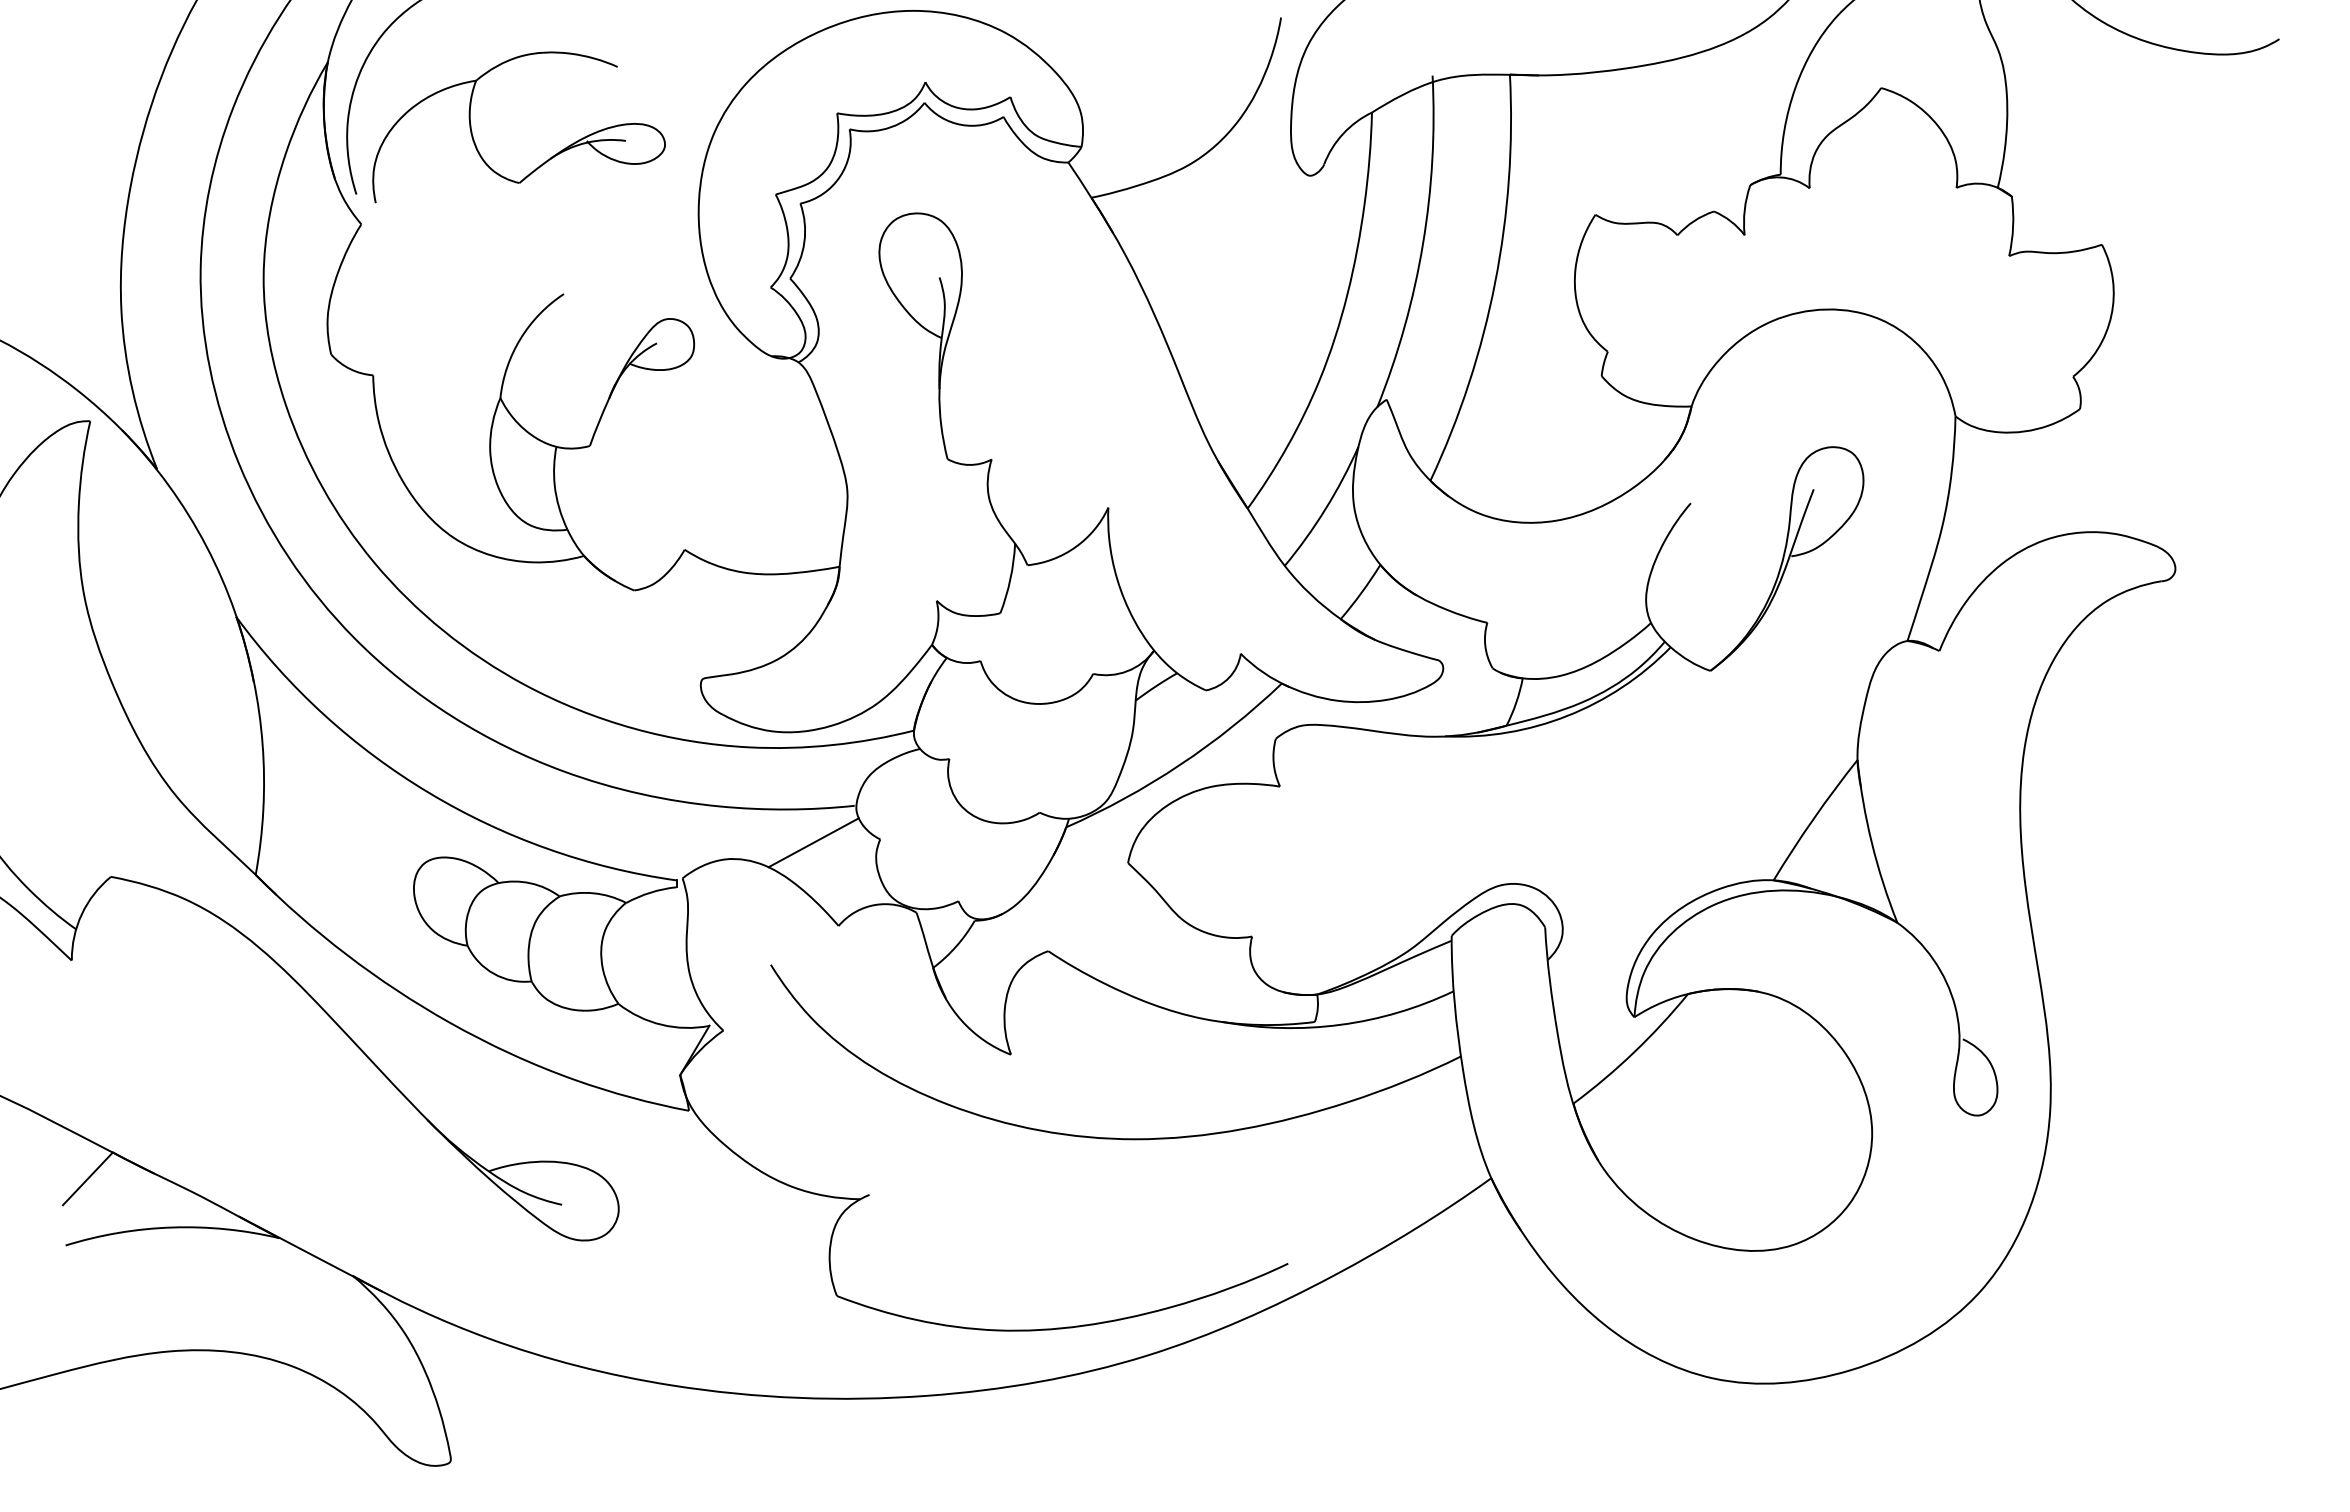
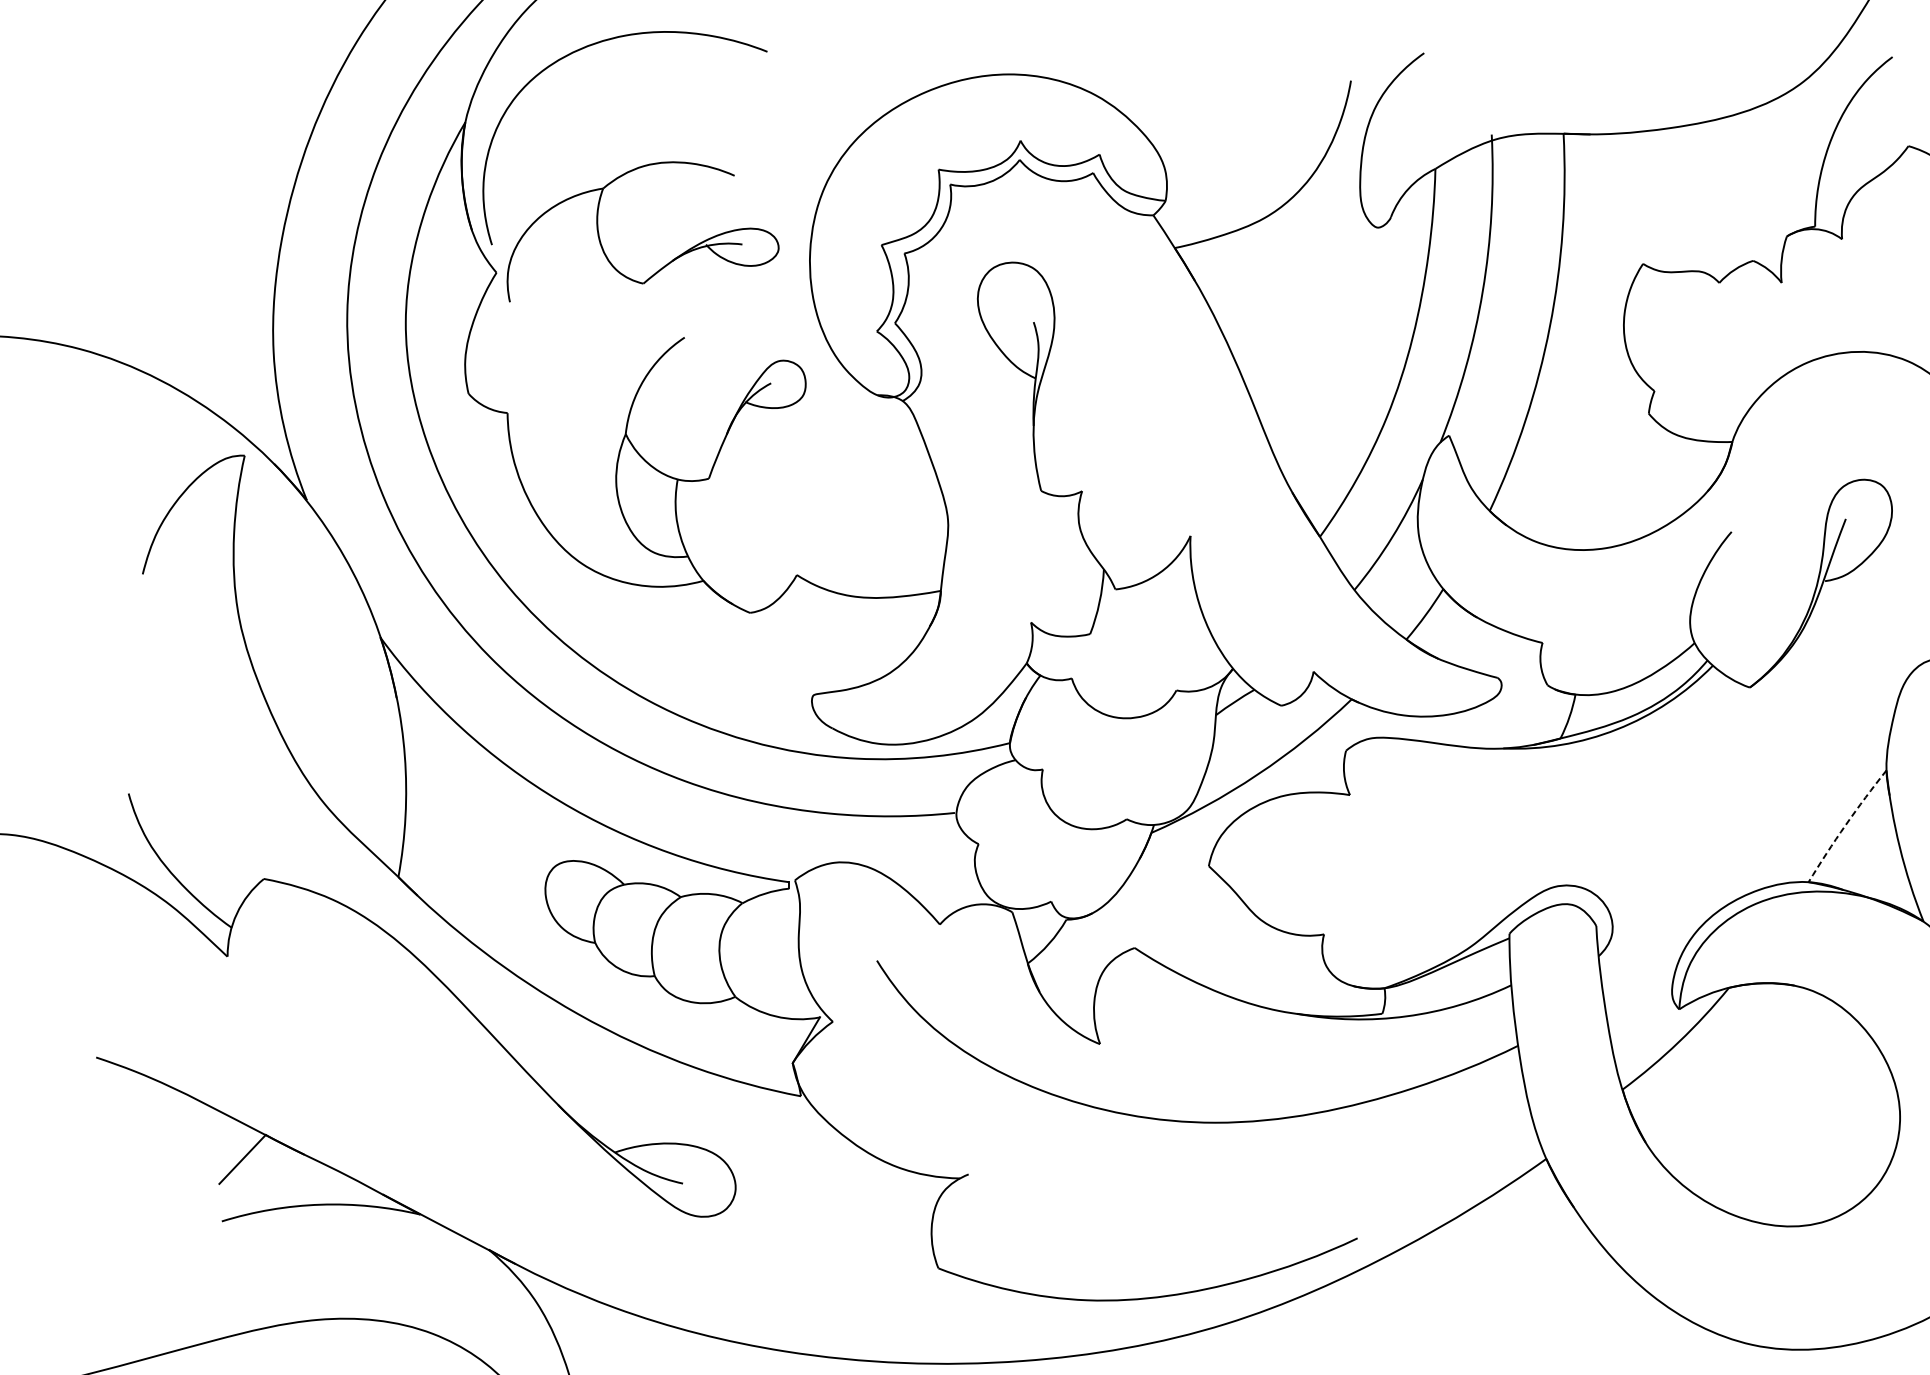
part: (543, 162) -> (665, 264), moved
arc: (1813, 818) -> (1845, 824), solid -> dashed
line: (813, 842) -> (916, 847), removed

